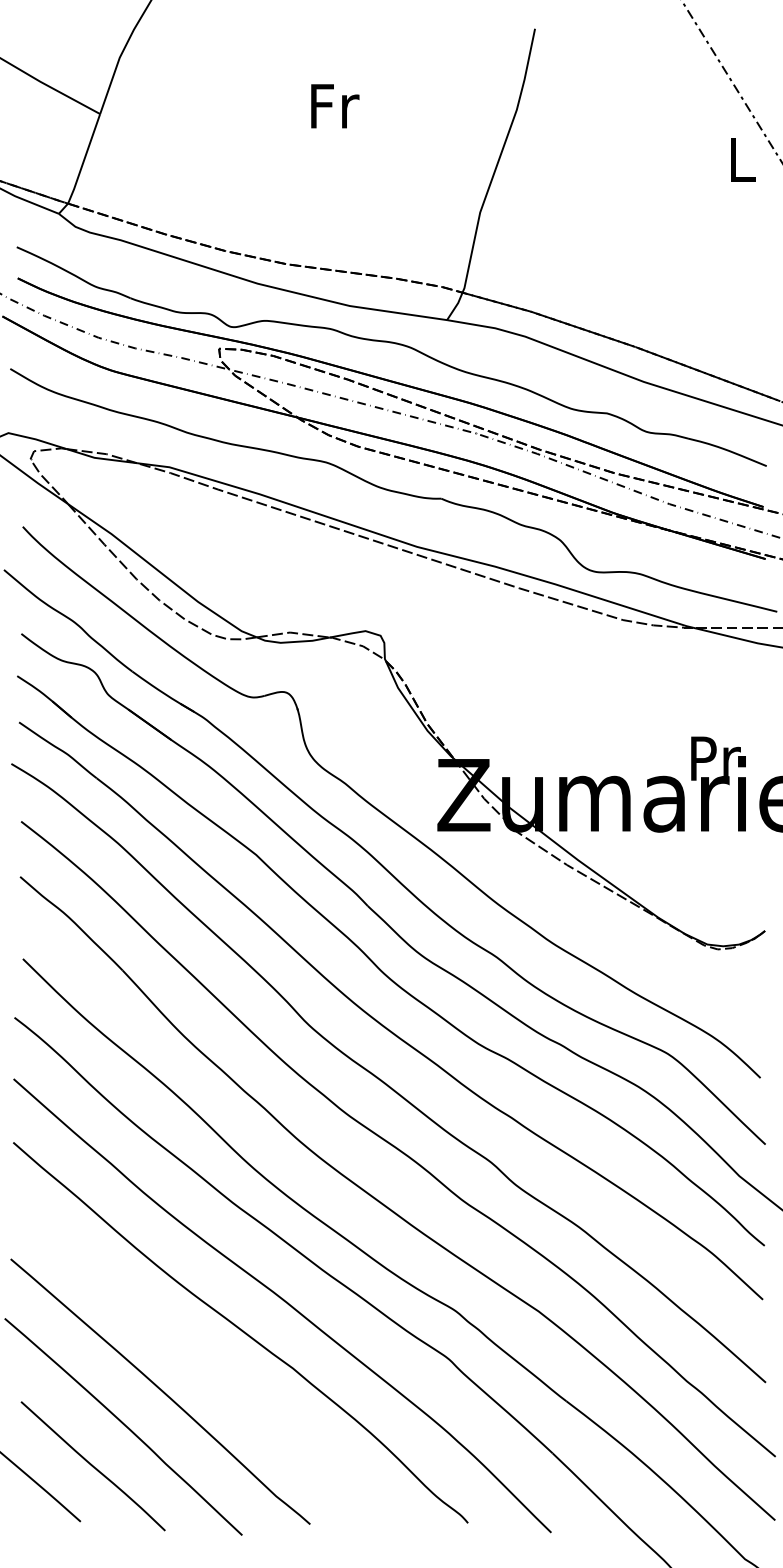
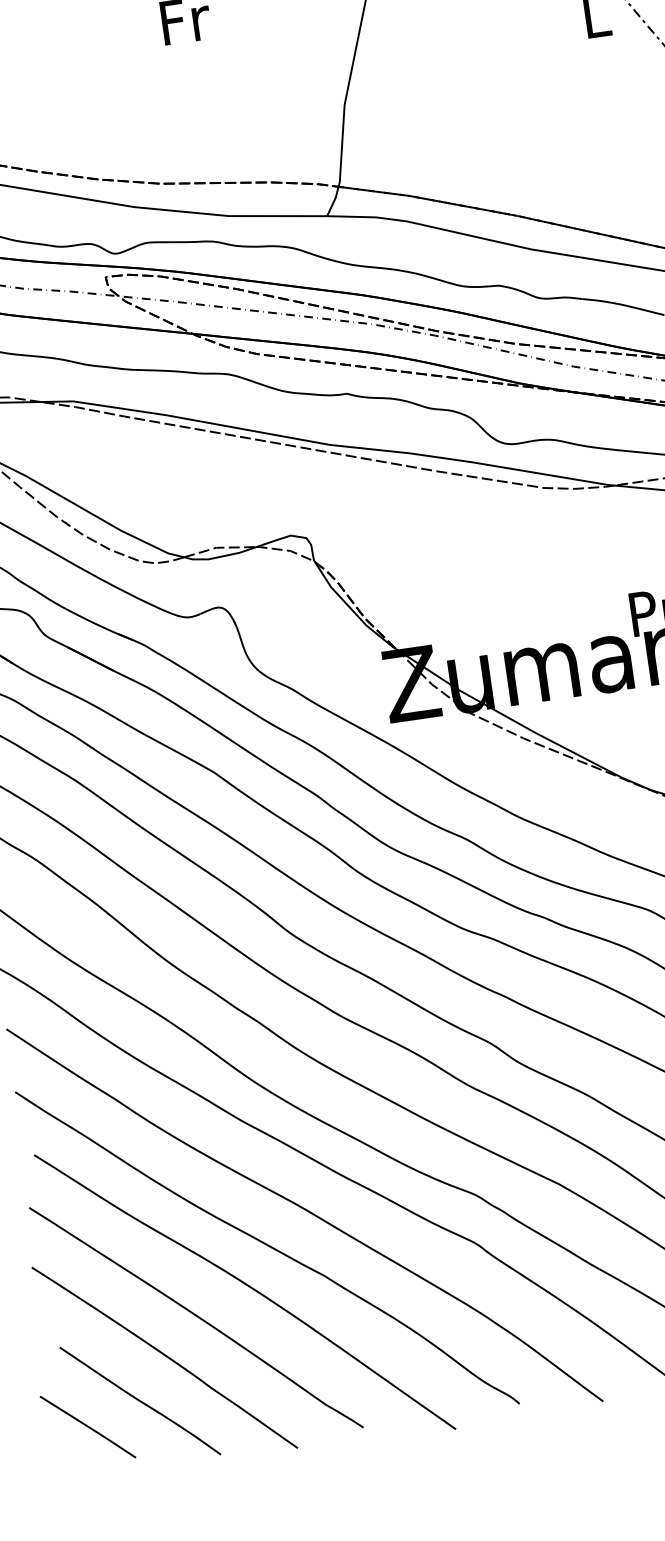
curve: (214, 1367) -> (246, 1286), added

